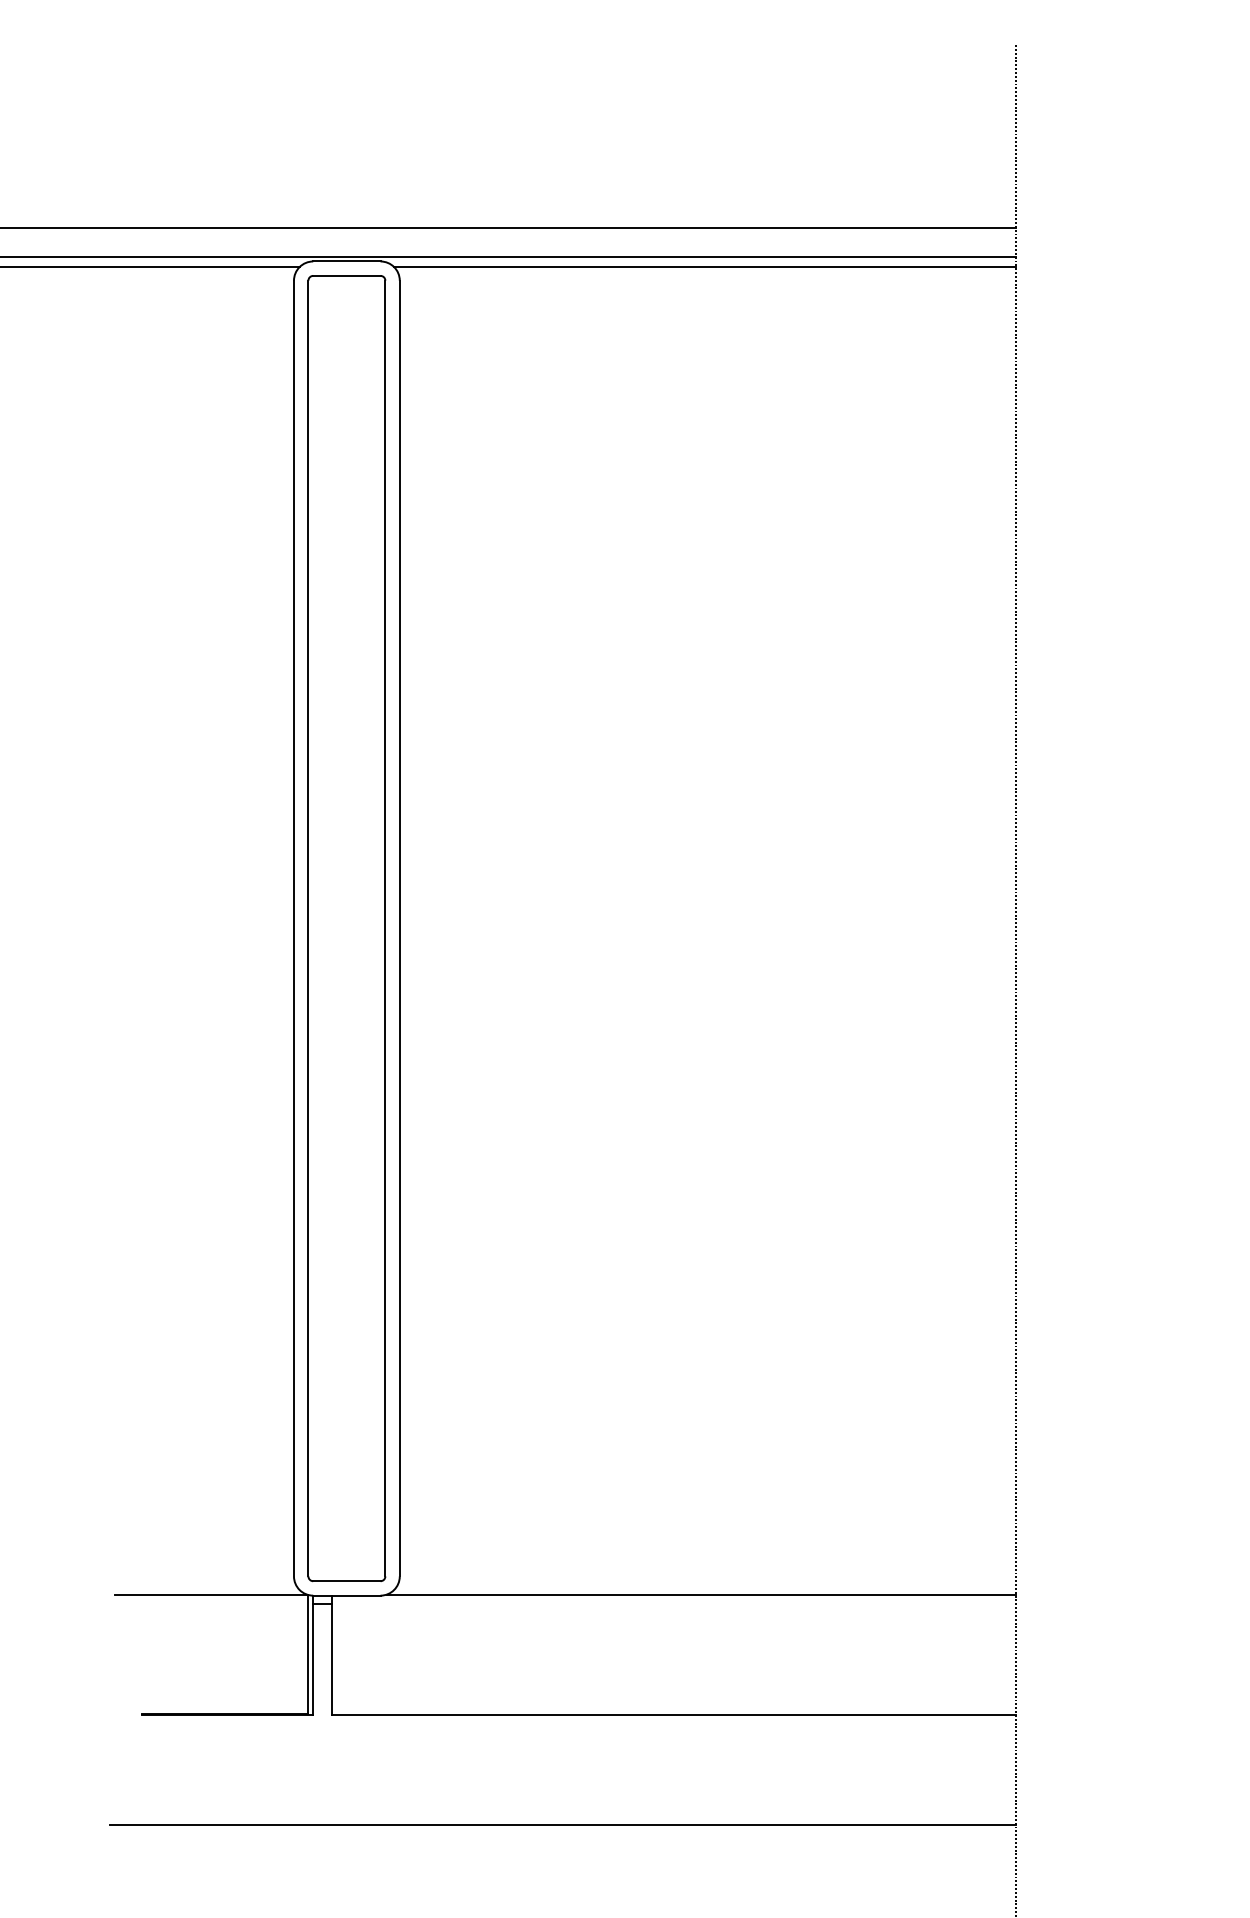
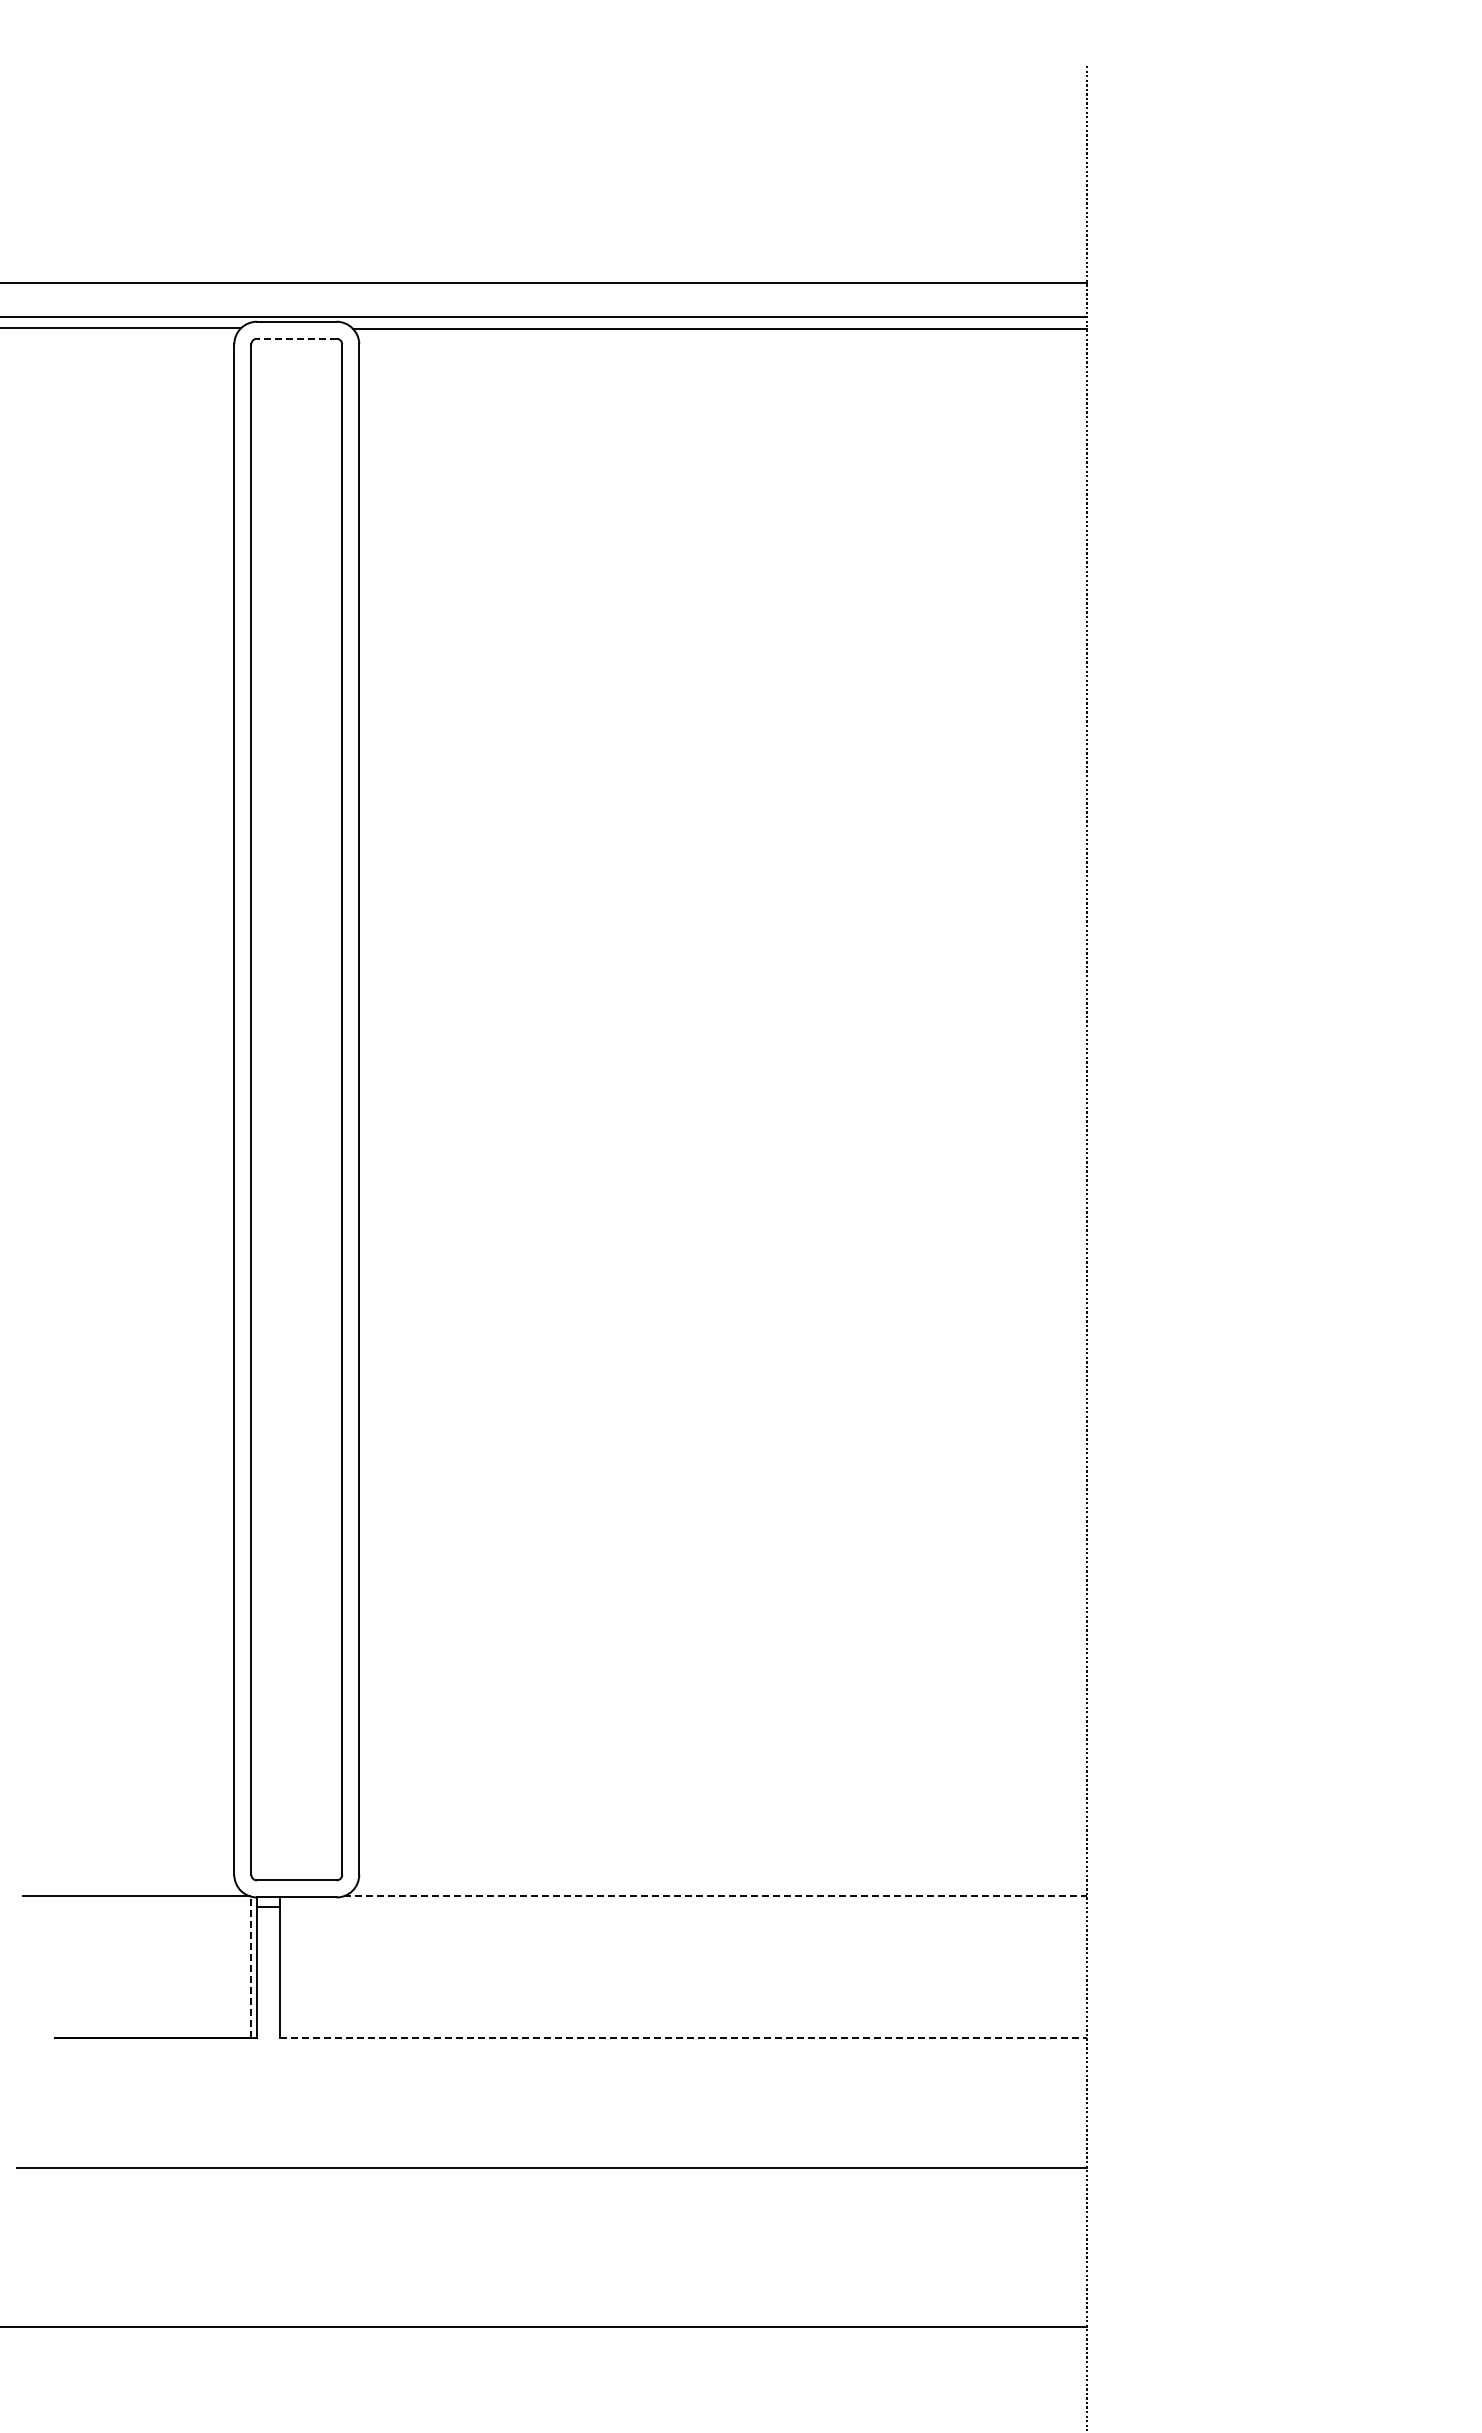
line: (346, 275) -> (296, 338), solid -> dashed
line: (701, 1594) -> (715, 1896), solid -> dashed
line: (308, 1654) -> (251, 1967), solid -> dashed
line: (674, 1715) -> (683, 2038), solid -> dashed

